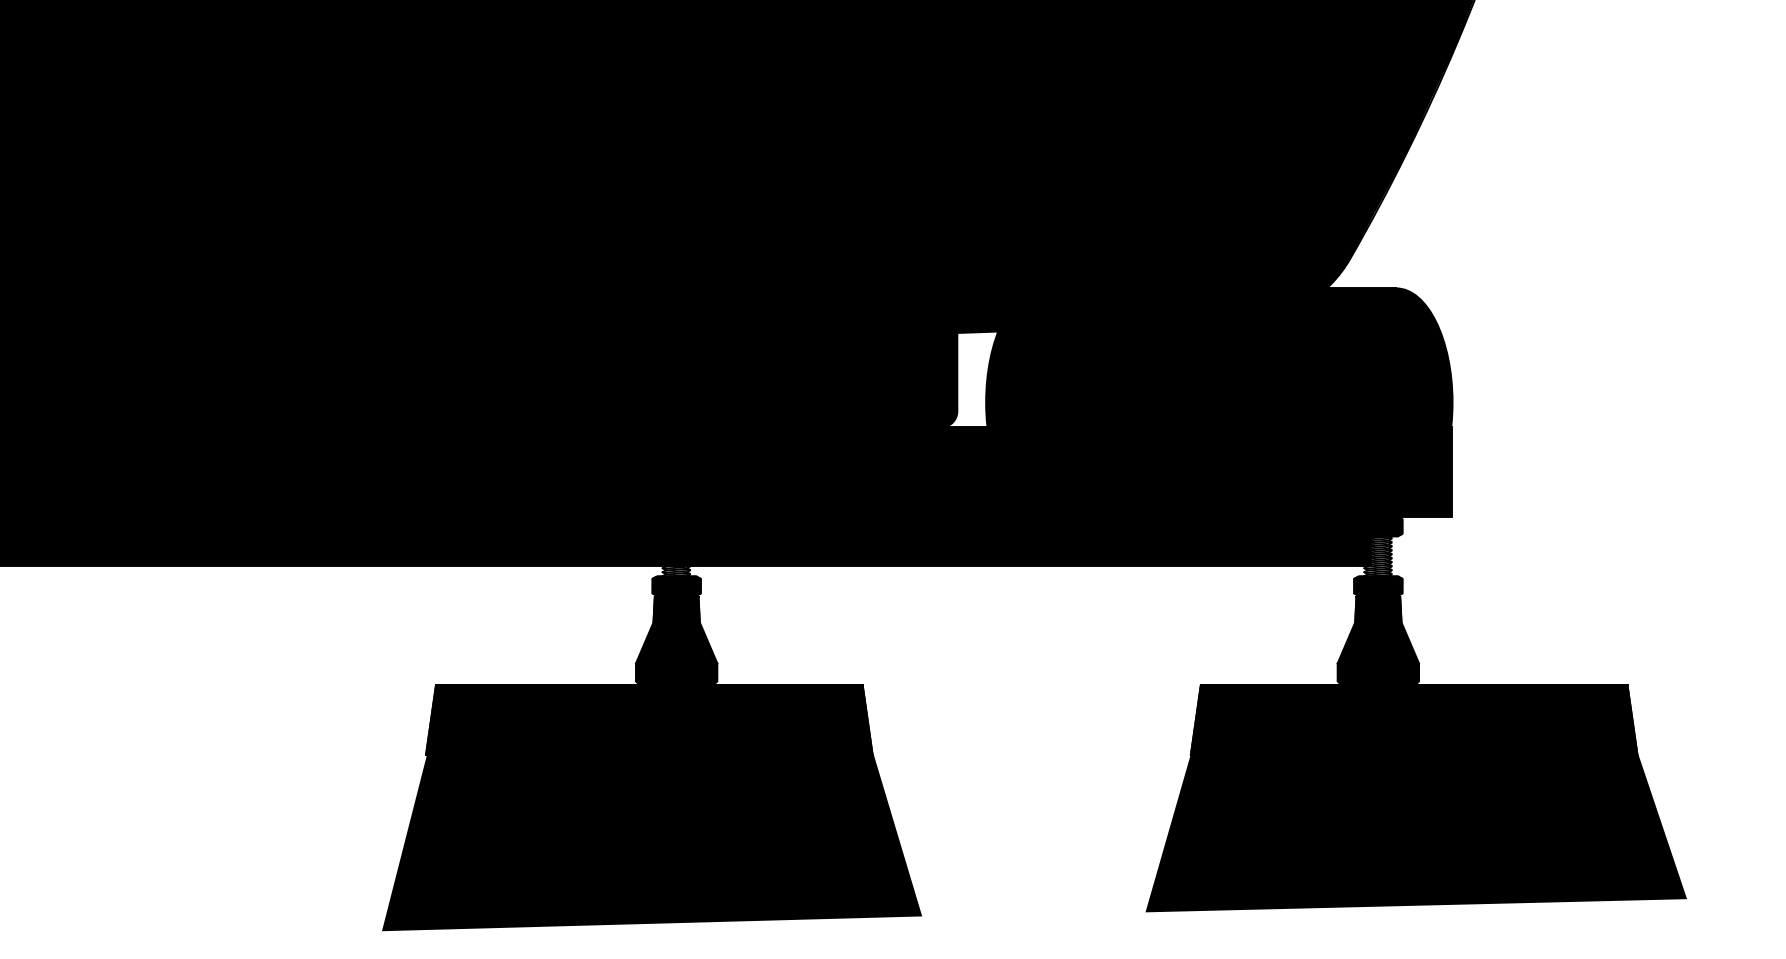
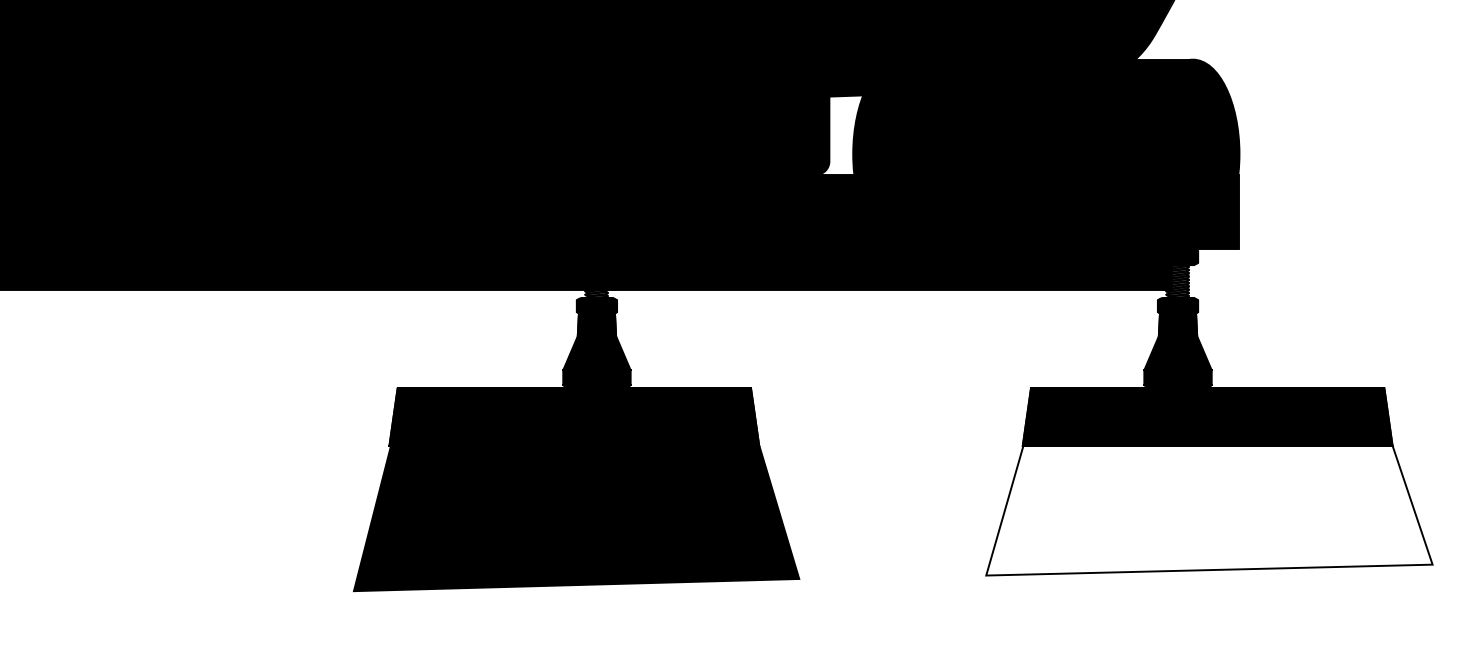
fill: (1415, 832) -> (1208, 510), removed

